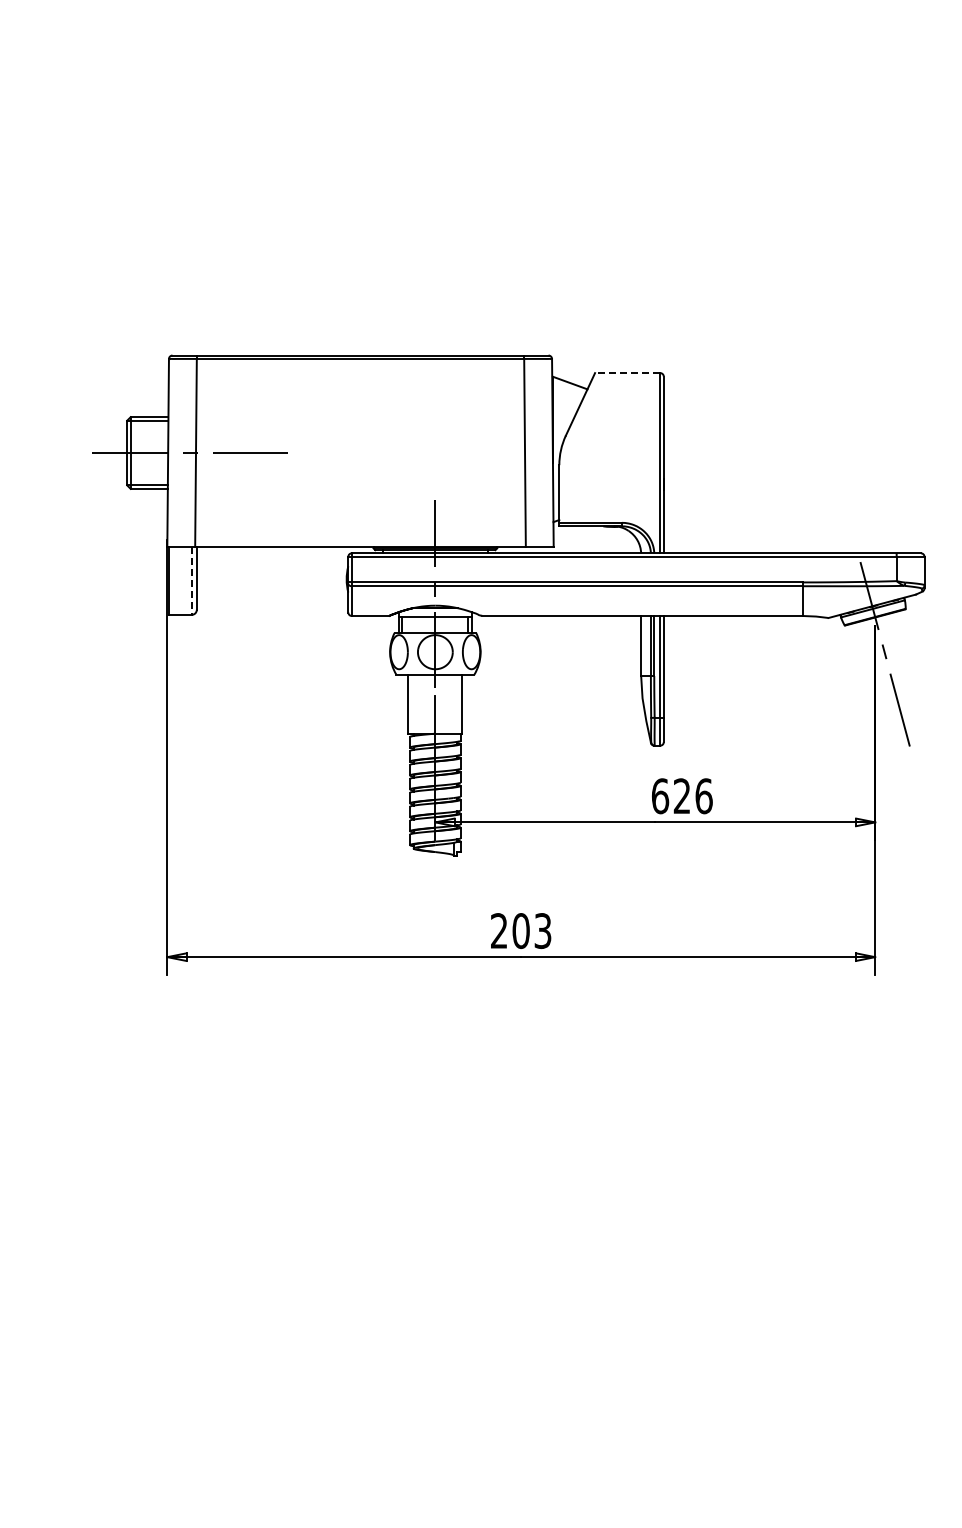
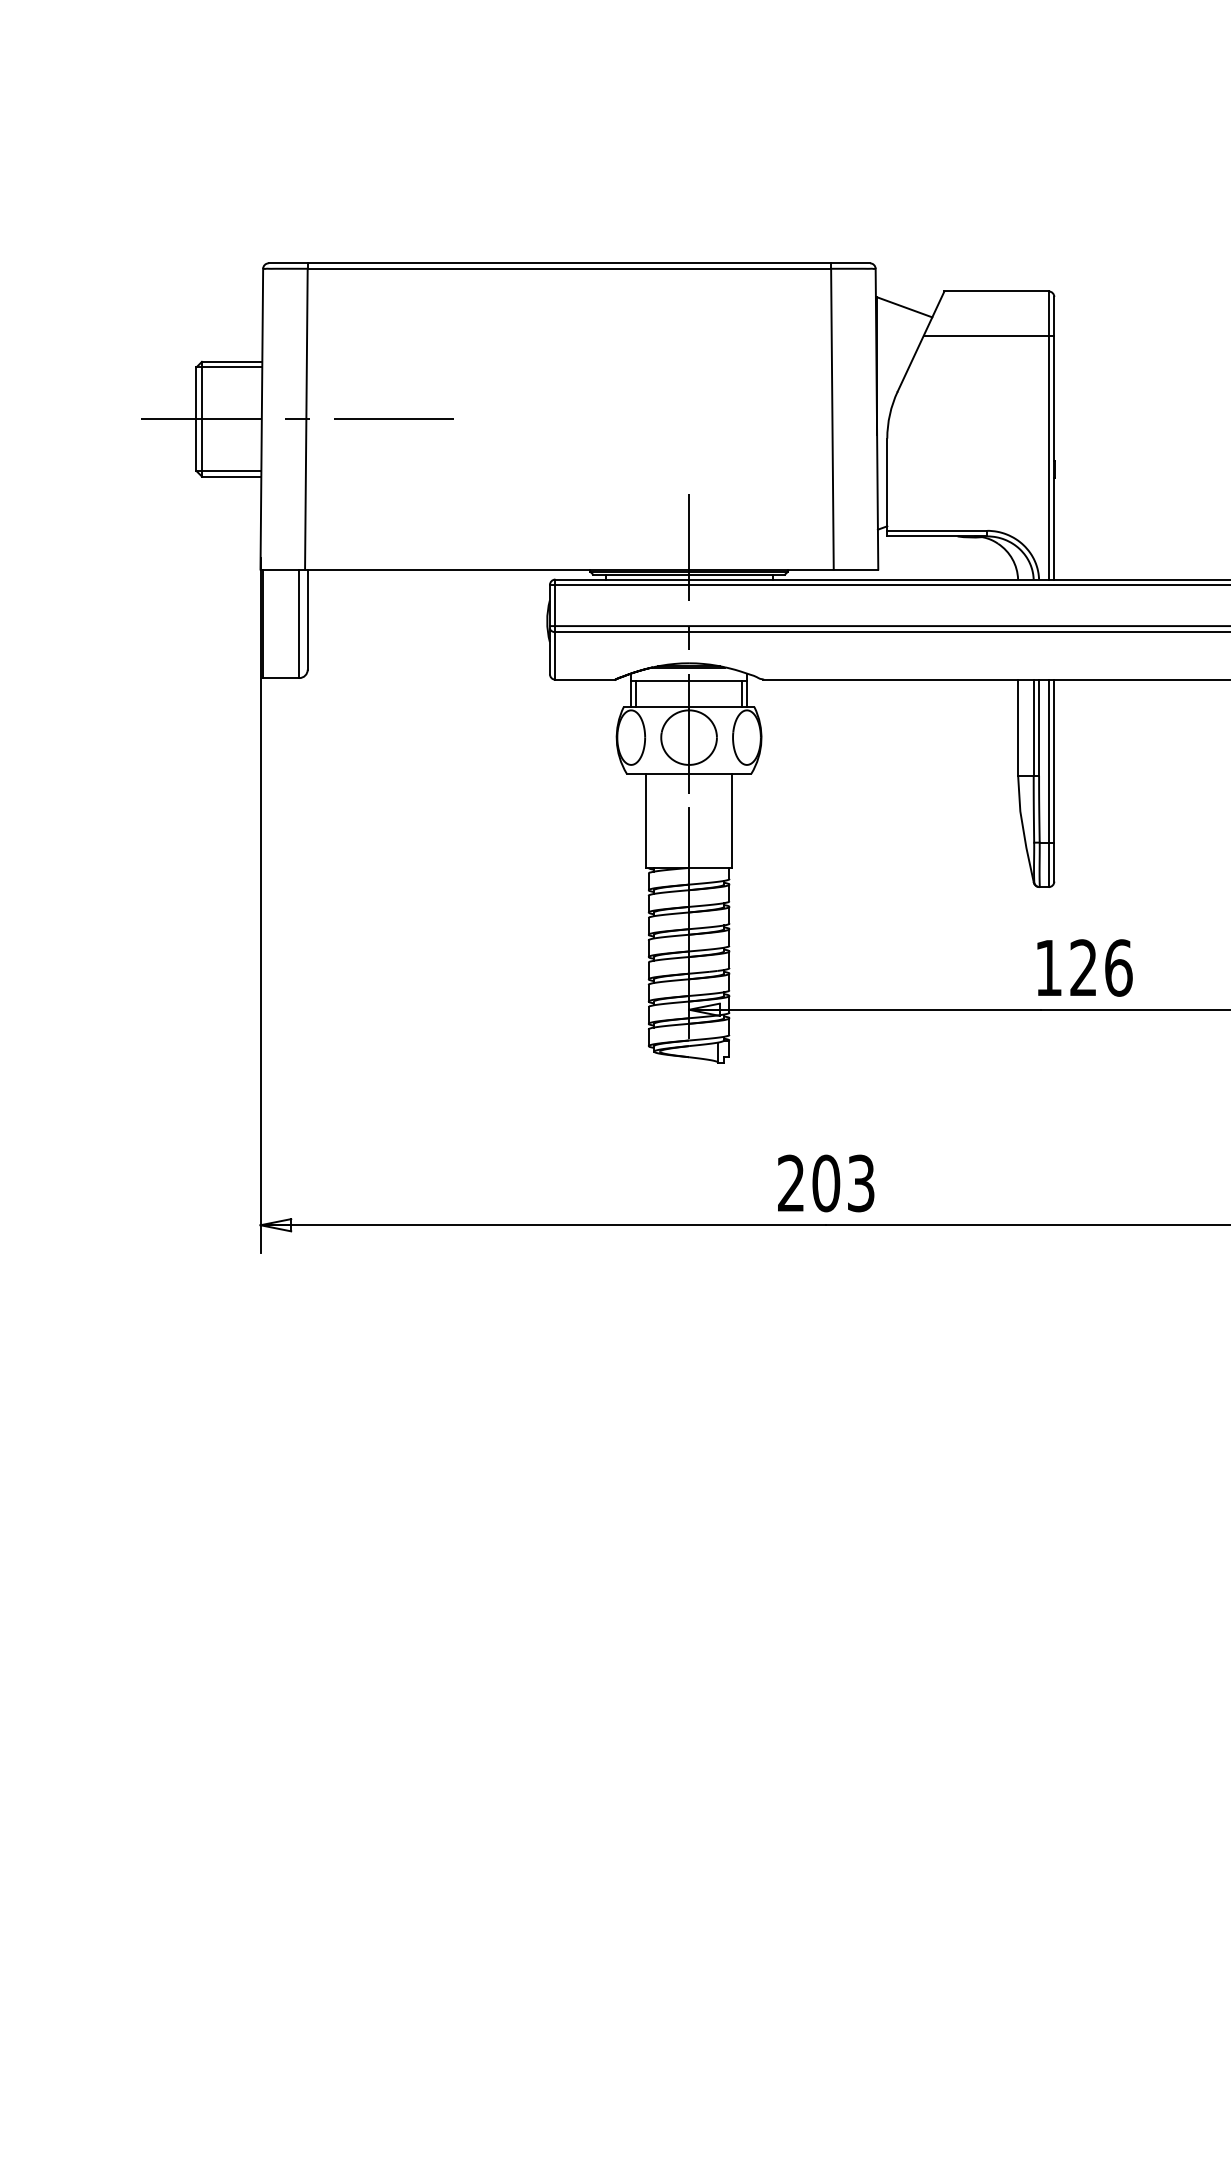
line: (627, 373) -> (996, 292), dashed -> solid
line: (622, 400) -> (988, 335), added
line: (191, 581) -> (299, 624), dashed -> solid
text: (660, 796) -> (1049, 968), 626 -> 126

